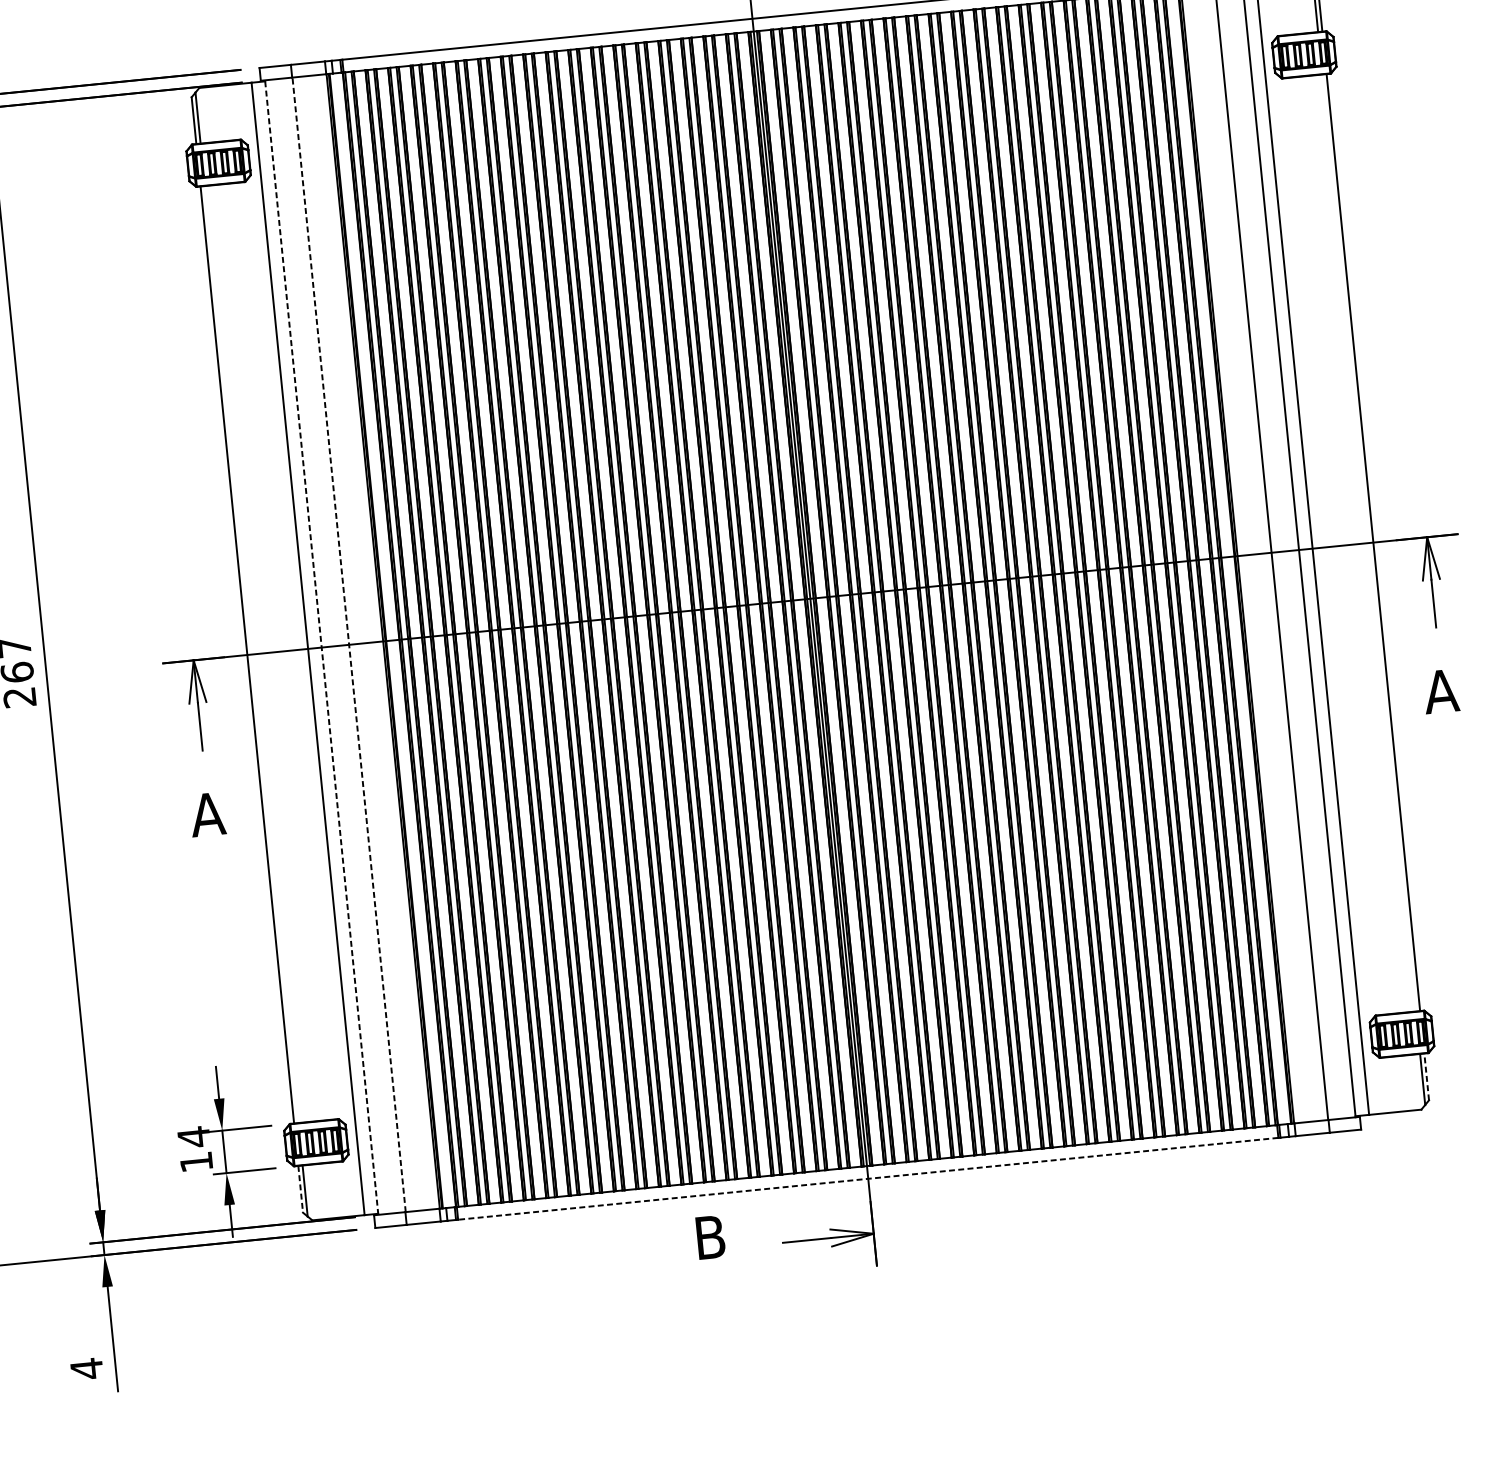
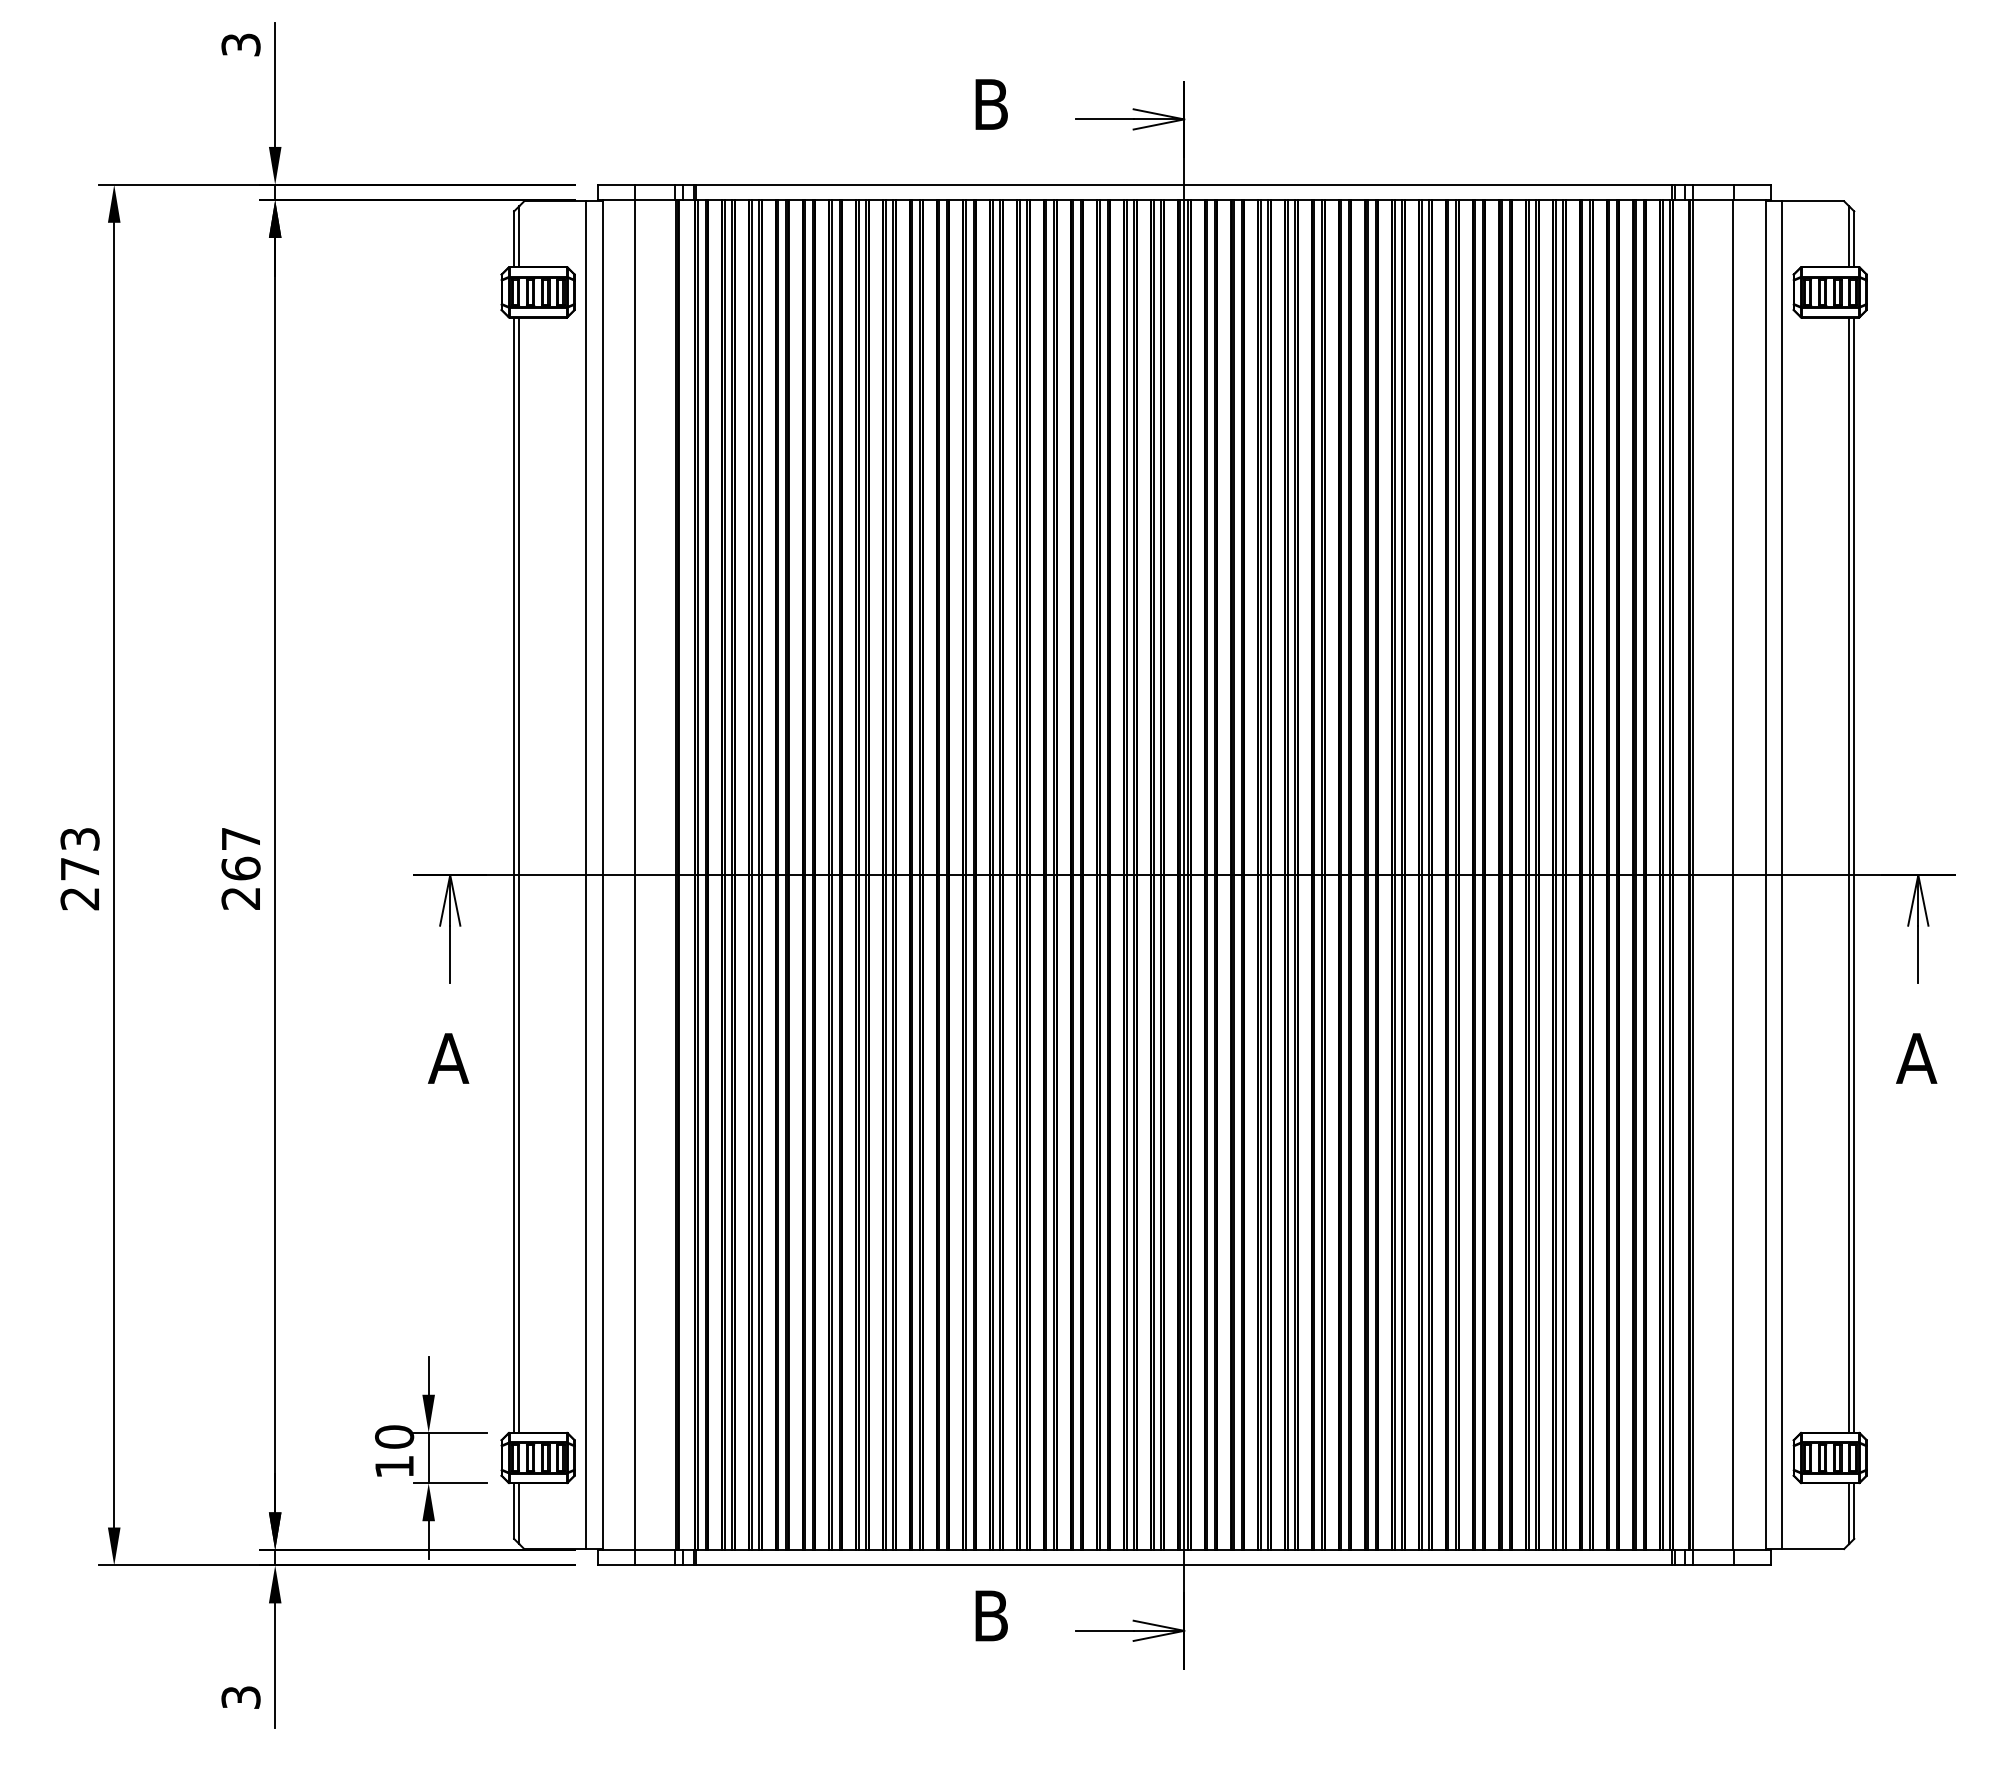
line: (1369, 542) -> (1849, 874), added
line: (349, 644) -> (635, 874), dashed -> solid
line: (321, 647) -> (602, 874), dashed -> solid
line: (251, 654) -> (519, 874), added
line: (1426, 1077) -> (1854, 1511), dashed -> solid
text: (193, 1136) -> (394, 1436), 14 -> 10
line: (867, 1178) -> (1183, 1565), dashed -> solid
line: (301, 1189) -> (514, 1511), dashed -> solid
text: (86, 1368) -> (240, 1697), 4 -> 3

